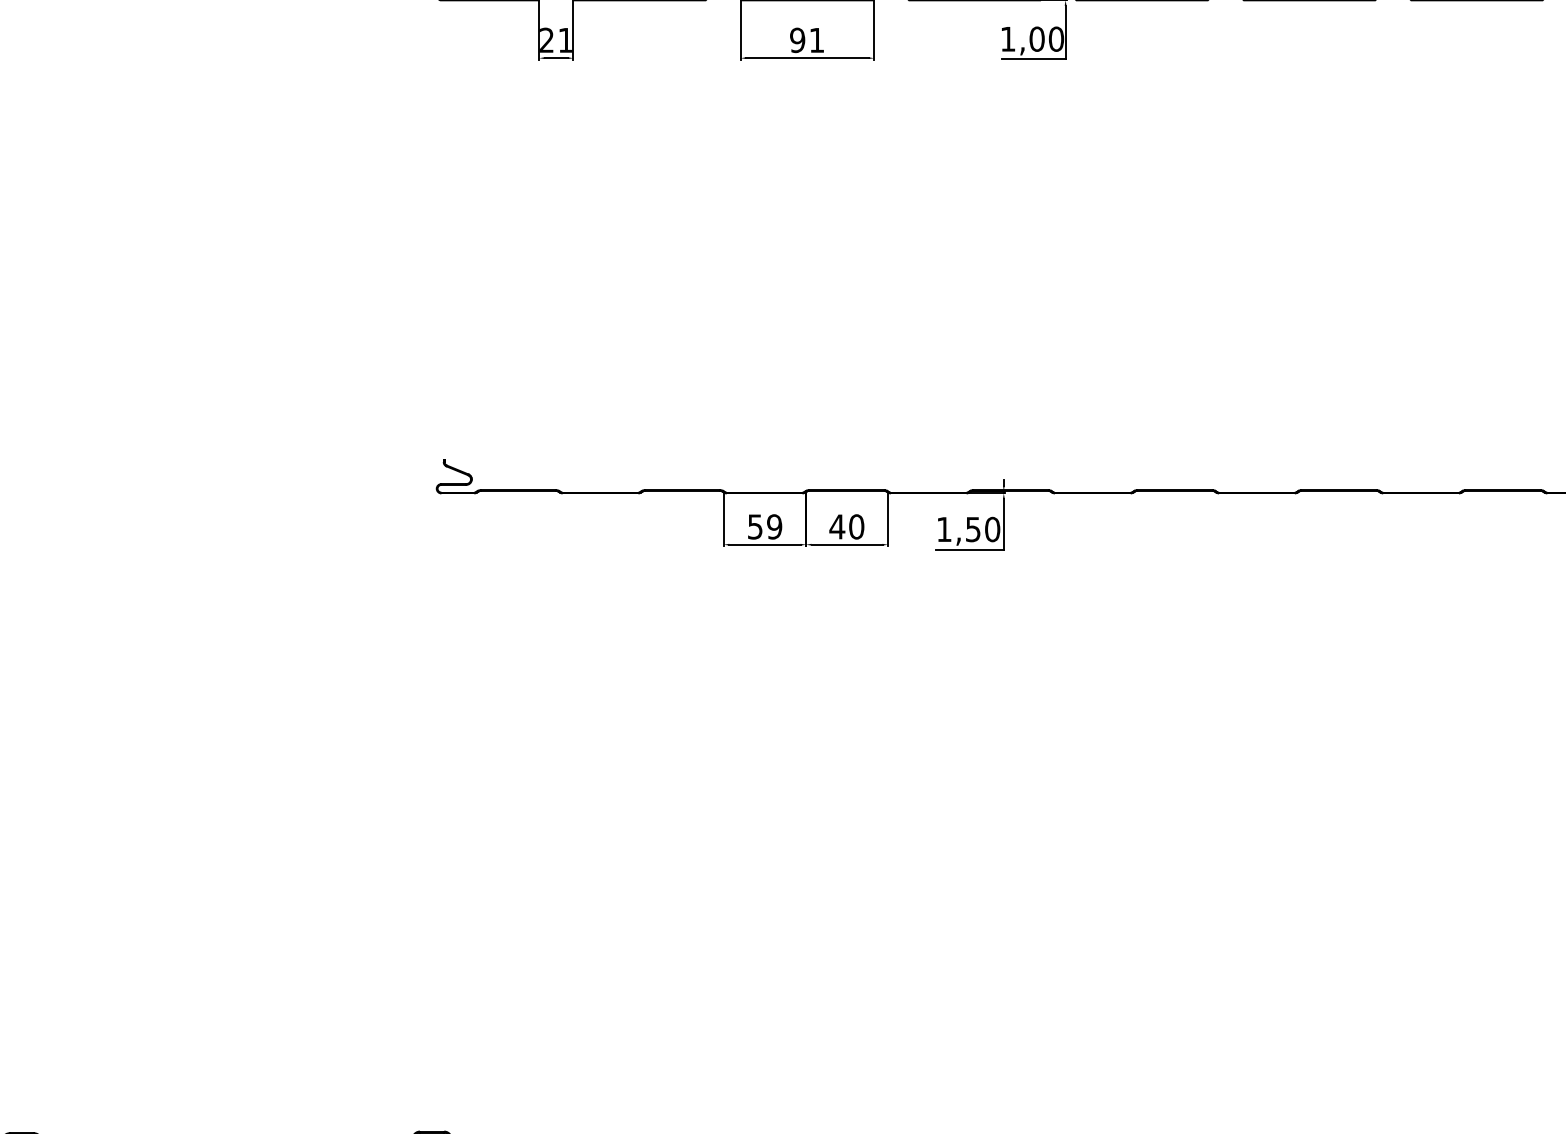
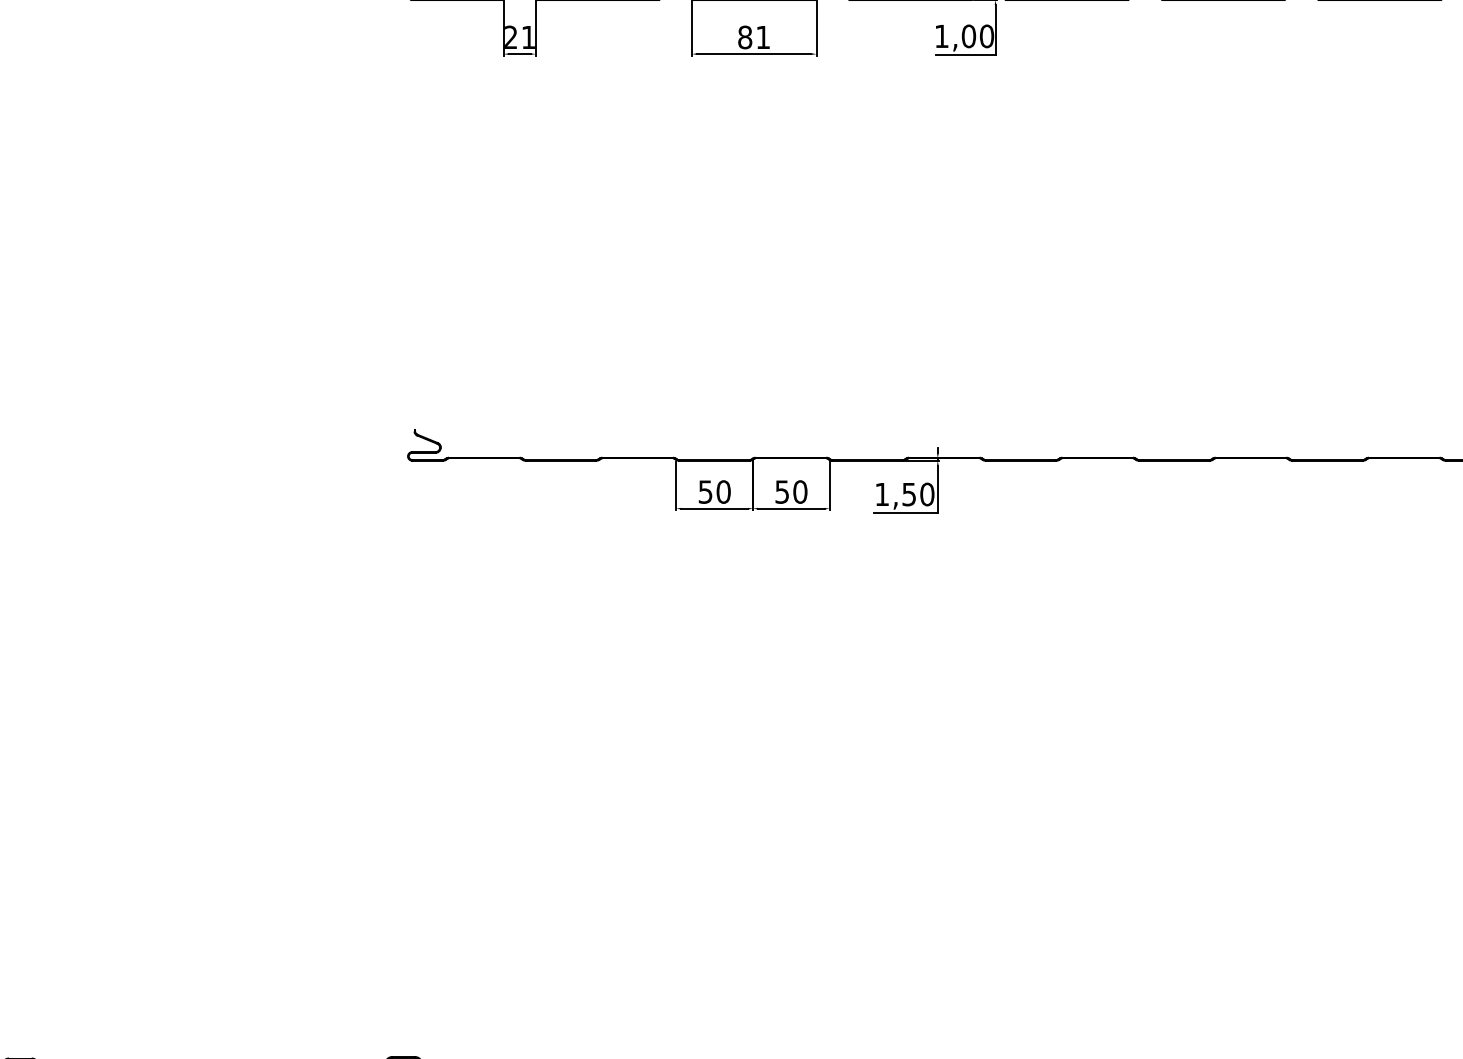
text: (797, 40) -> (745, 37), 91 -> 81
text: (774, 526) -> (723, 491), 59 -> 50
text: (837, 526) -> (782, 491), 40 -> 50

